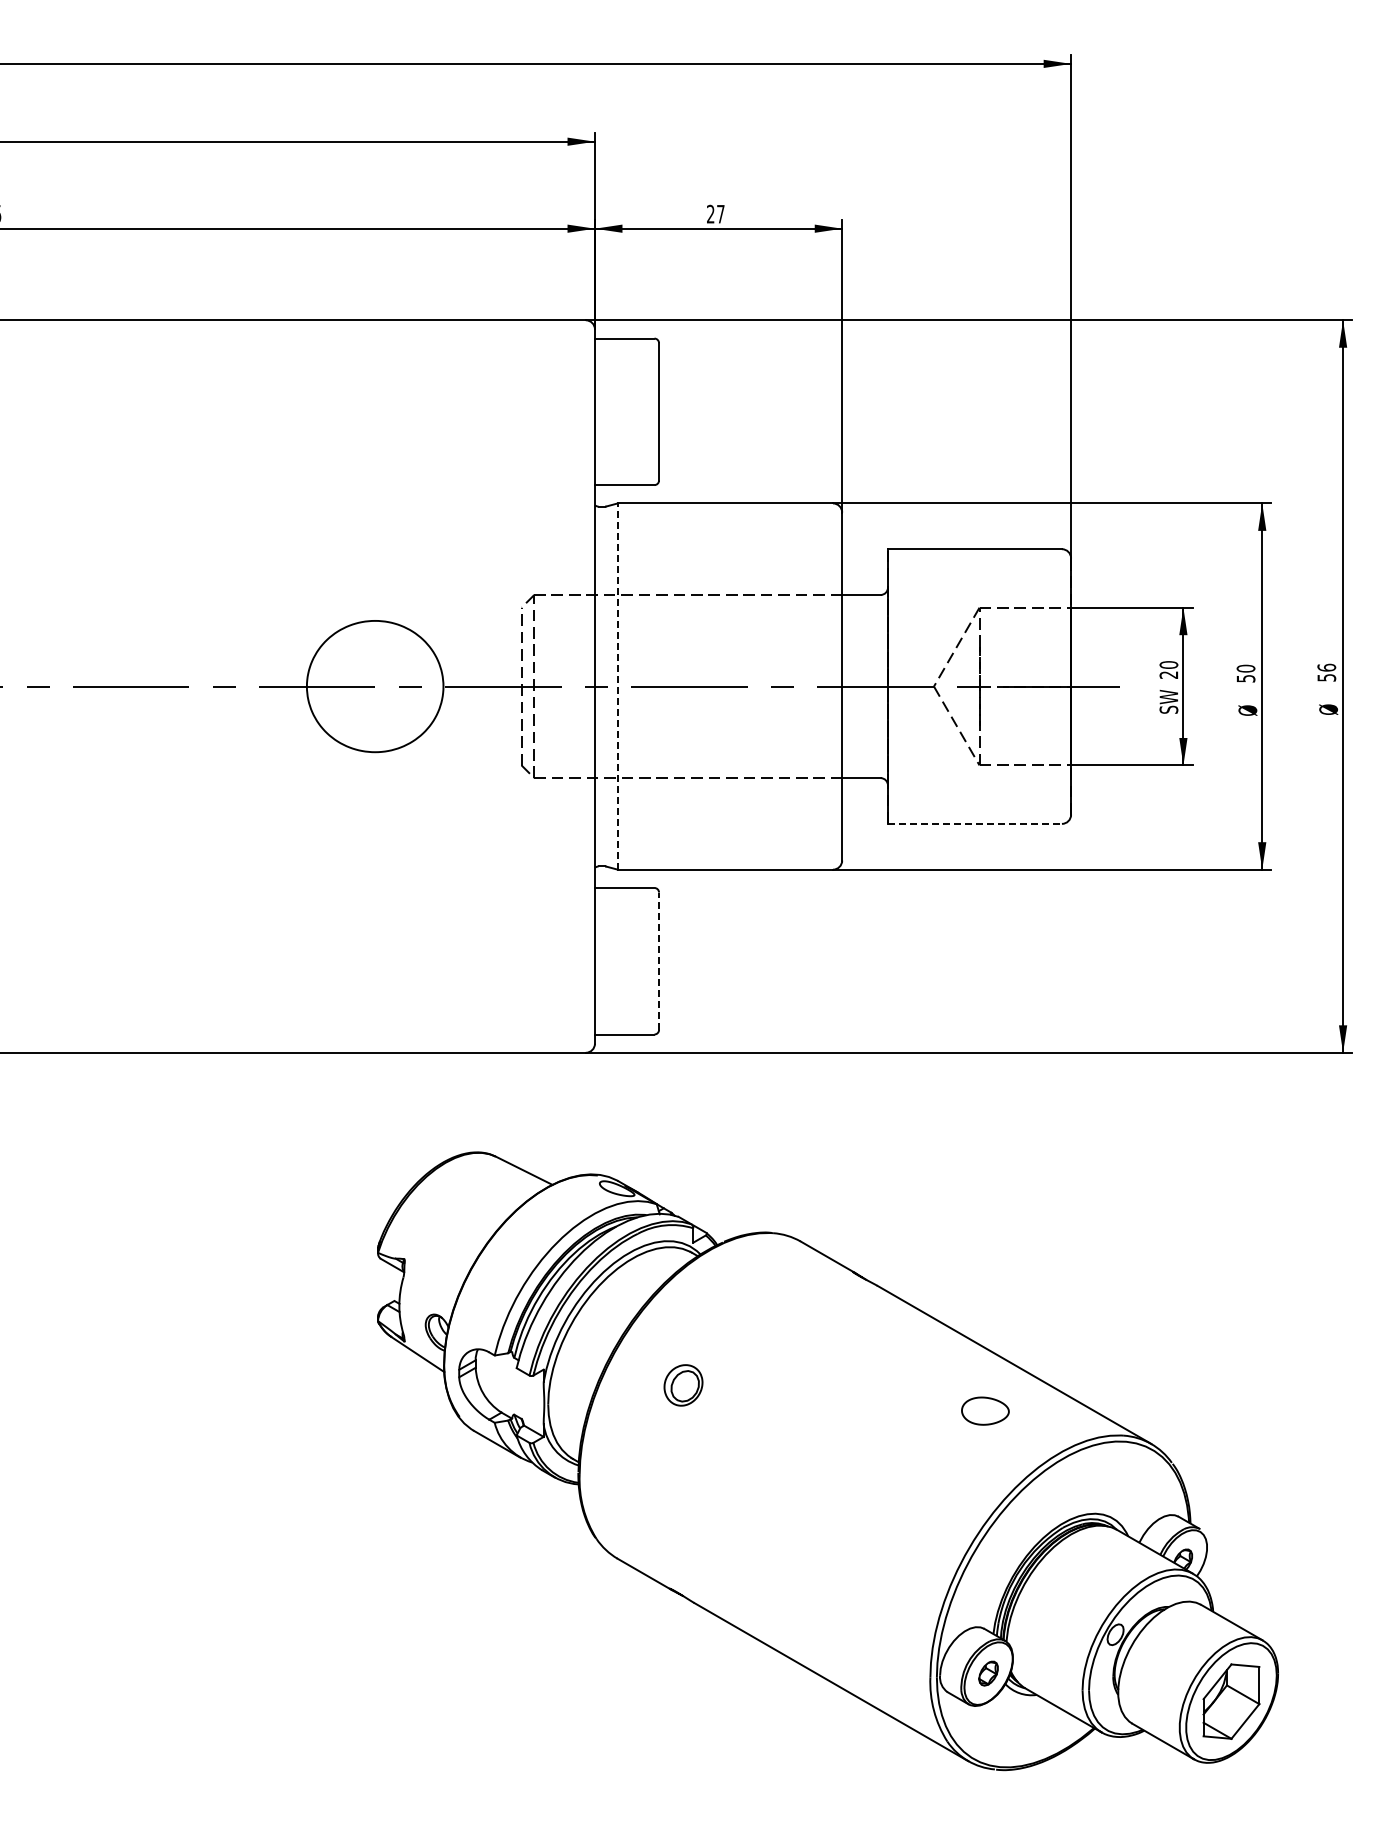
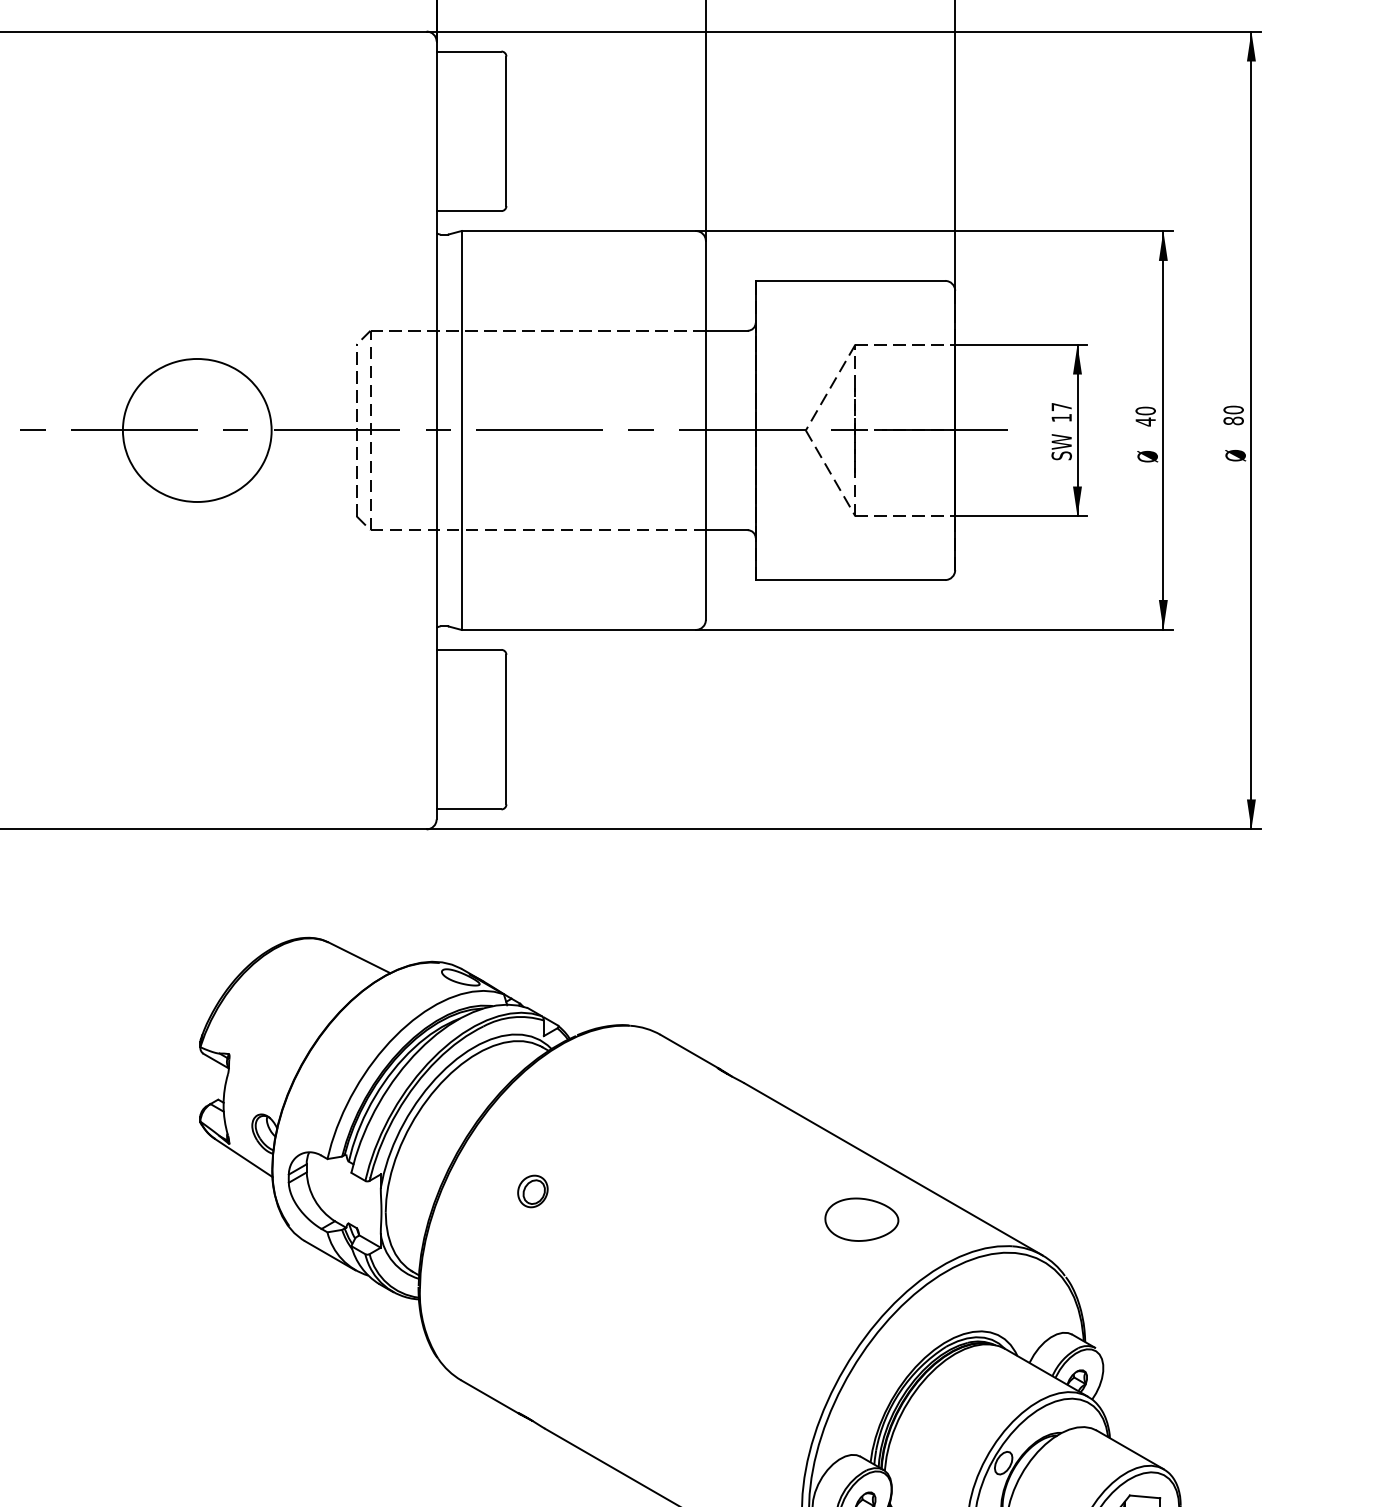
text: (1168, 669) -> (1061, 411), 20 -> 17
text: (1326, 672) -> (1233, 415), 56 -> 80
text: (1245, 678) -> (1145, 421), 50 -> 40
line: (617, 686) -> (461, 430), dashed -> solid
line: (974, 823) -> (849, 579), dashed -> solid
line: (659, 961) -> (506, 729), dashed -> solid
part: (682, 1384) -> (531, 1190), size x0.71
part: (985, 1410) -> (861, 1218), size x1.43

